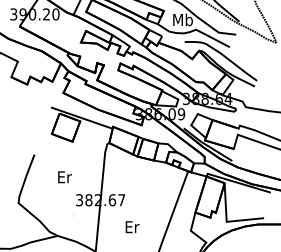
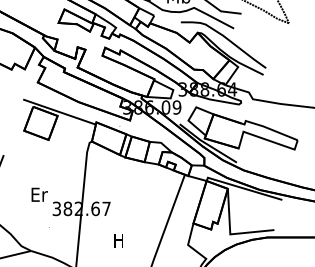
text: (64, 177) -> (39, 195), moved
text: (132, 227) -> (119, 241), Er -> H

